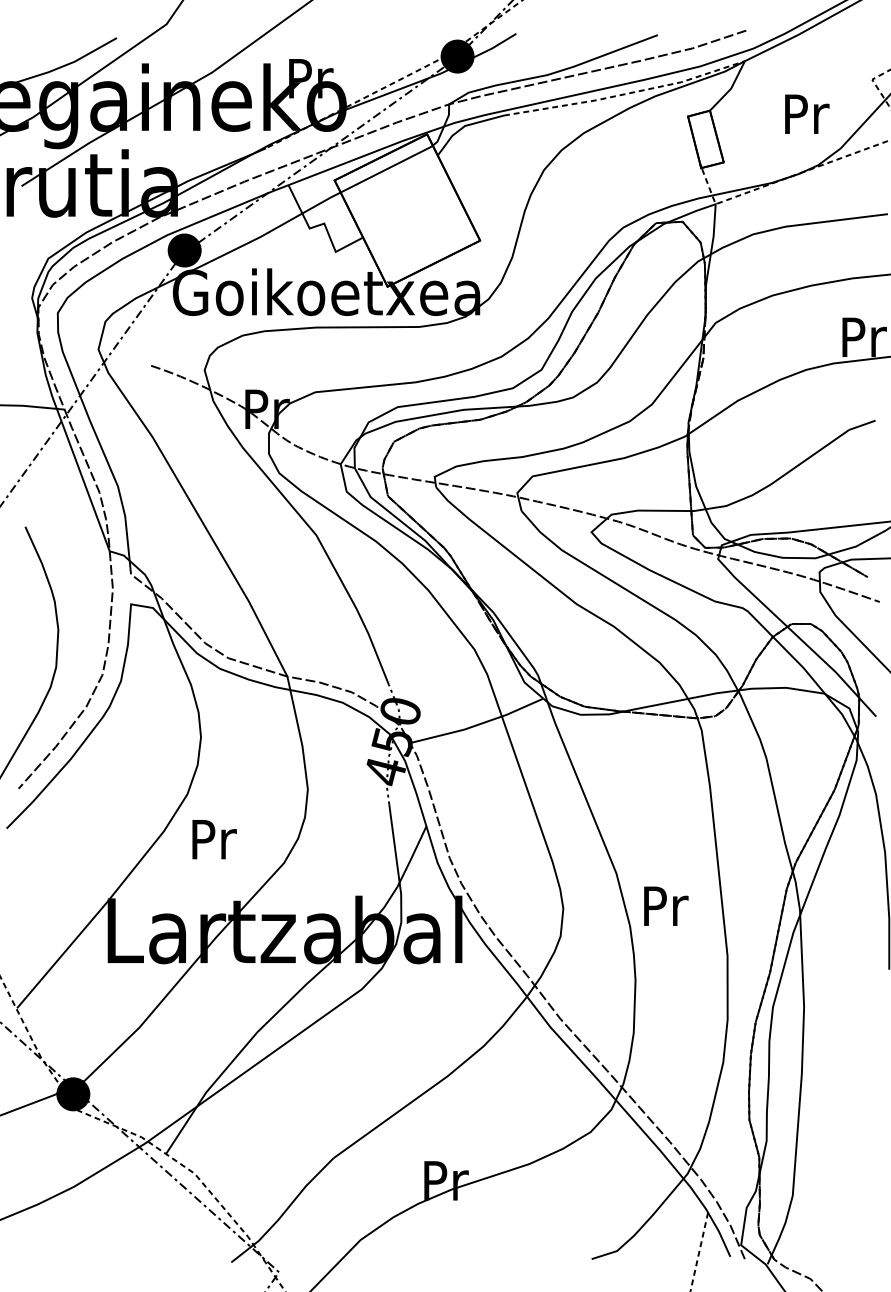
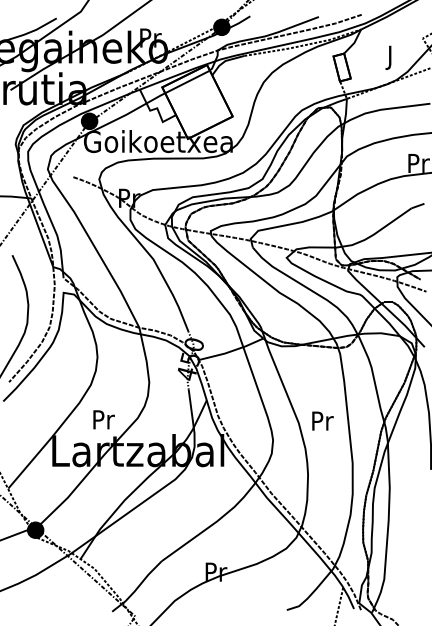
text: (807, 118) -> (391, 57), Pr -> J
text: (213, 838) -> (103, 419), moved
text: (665, 904) -> (322, 420), moved

